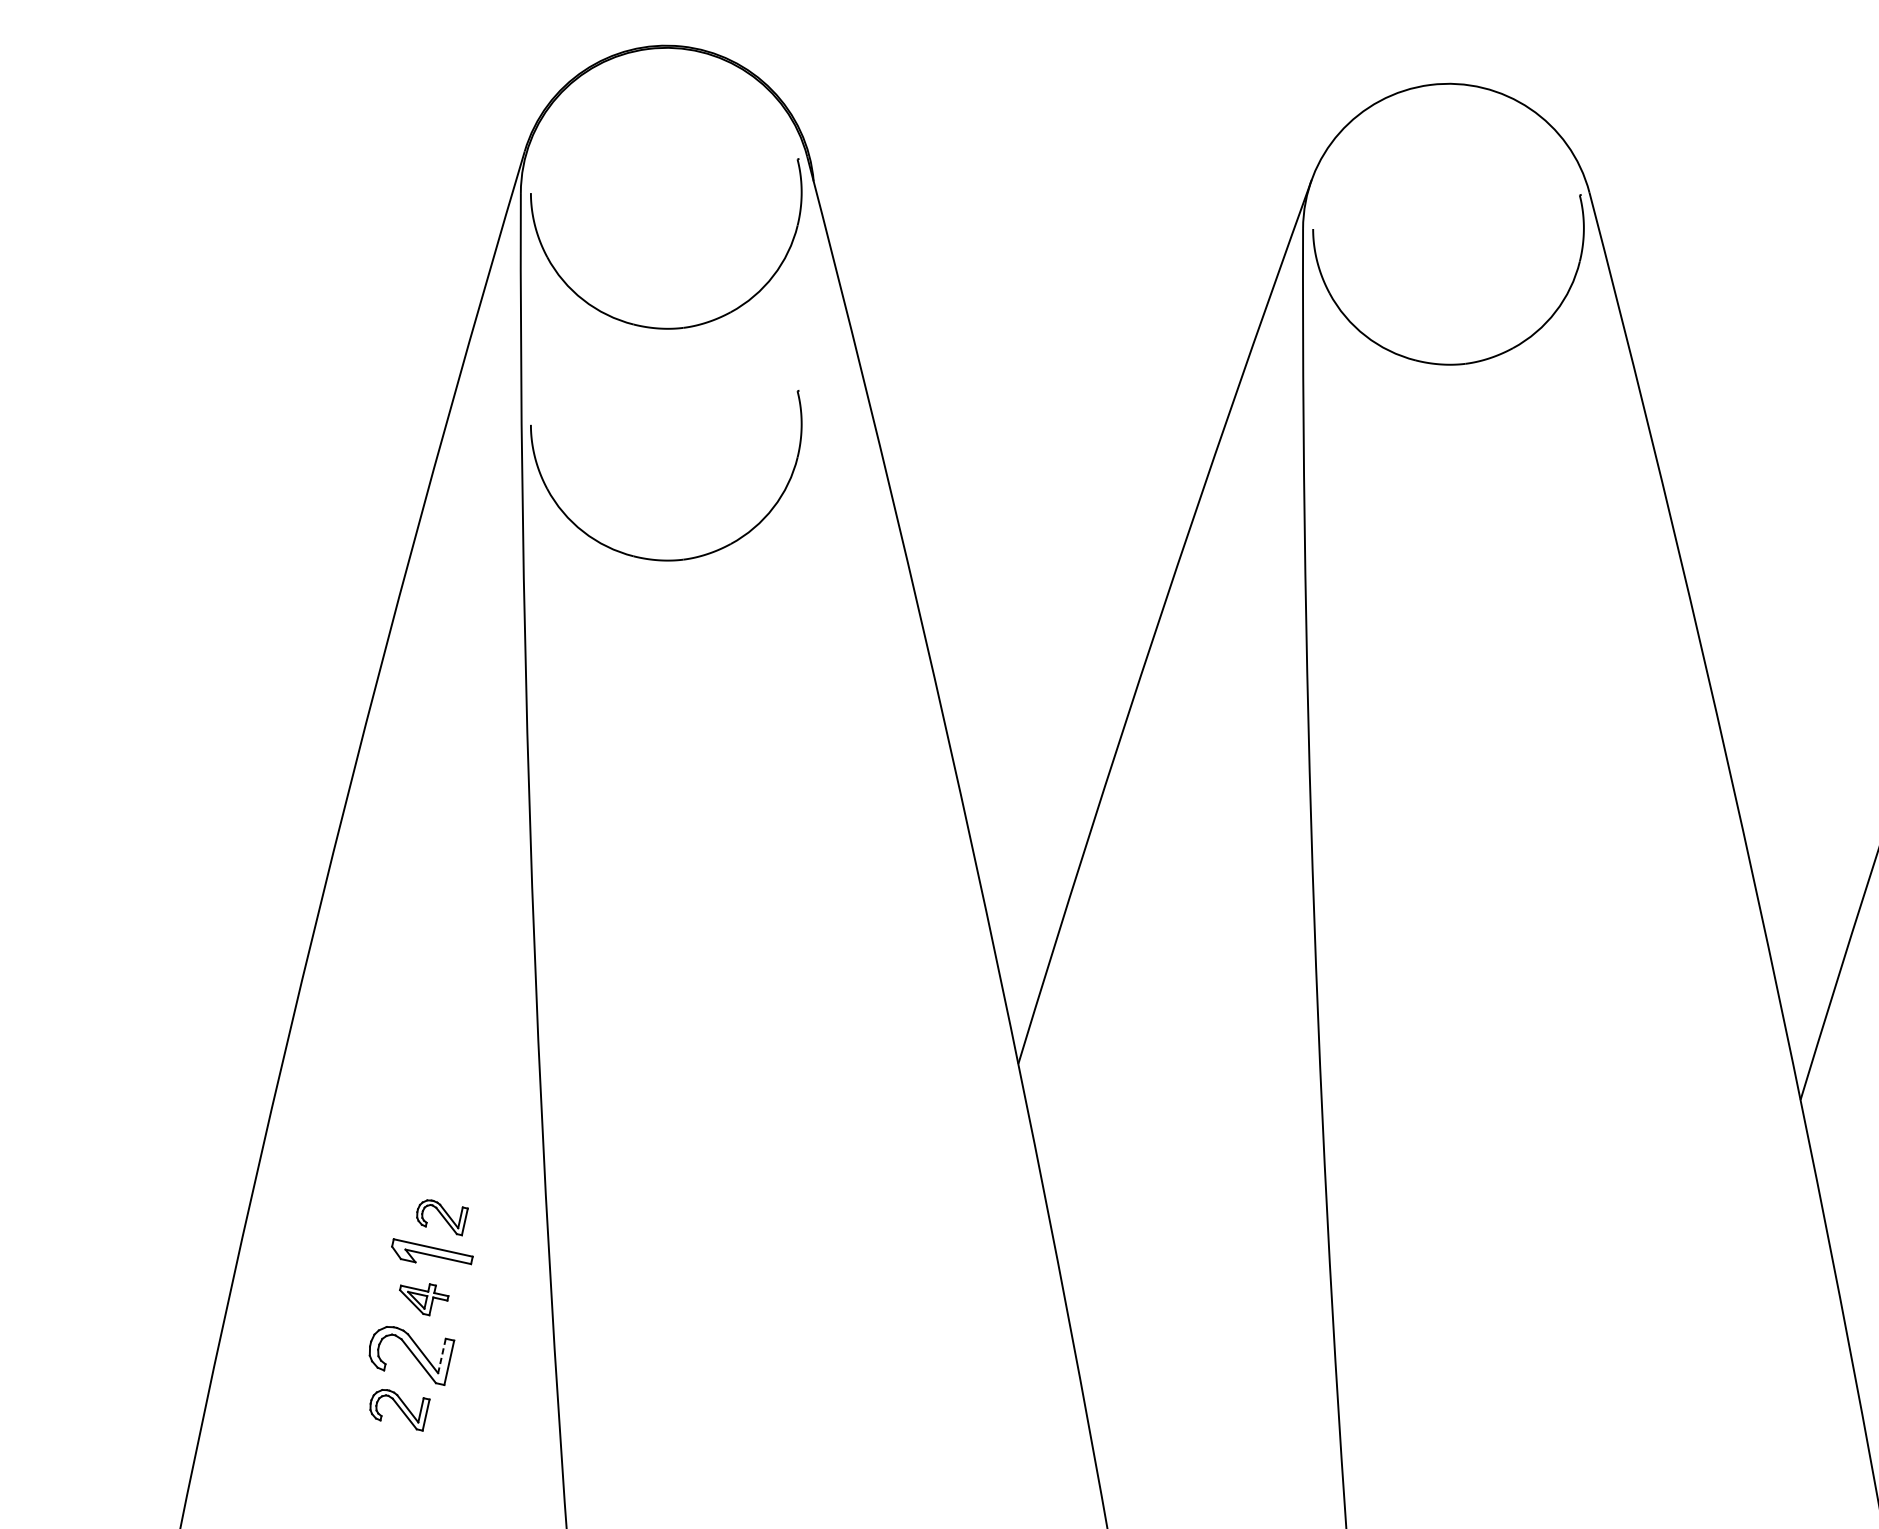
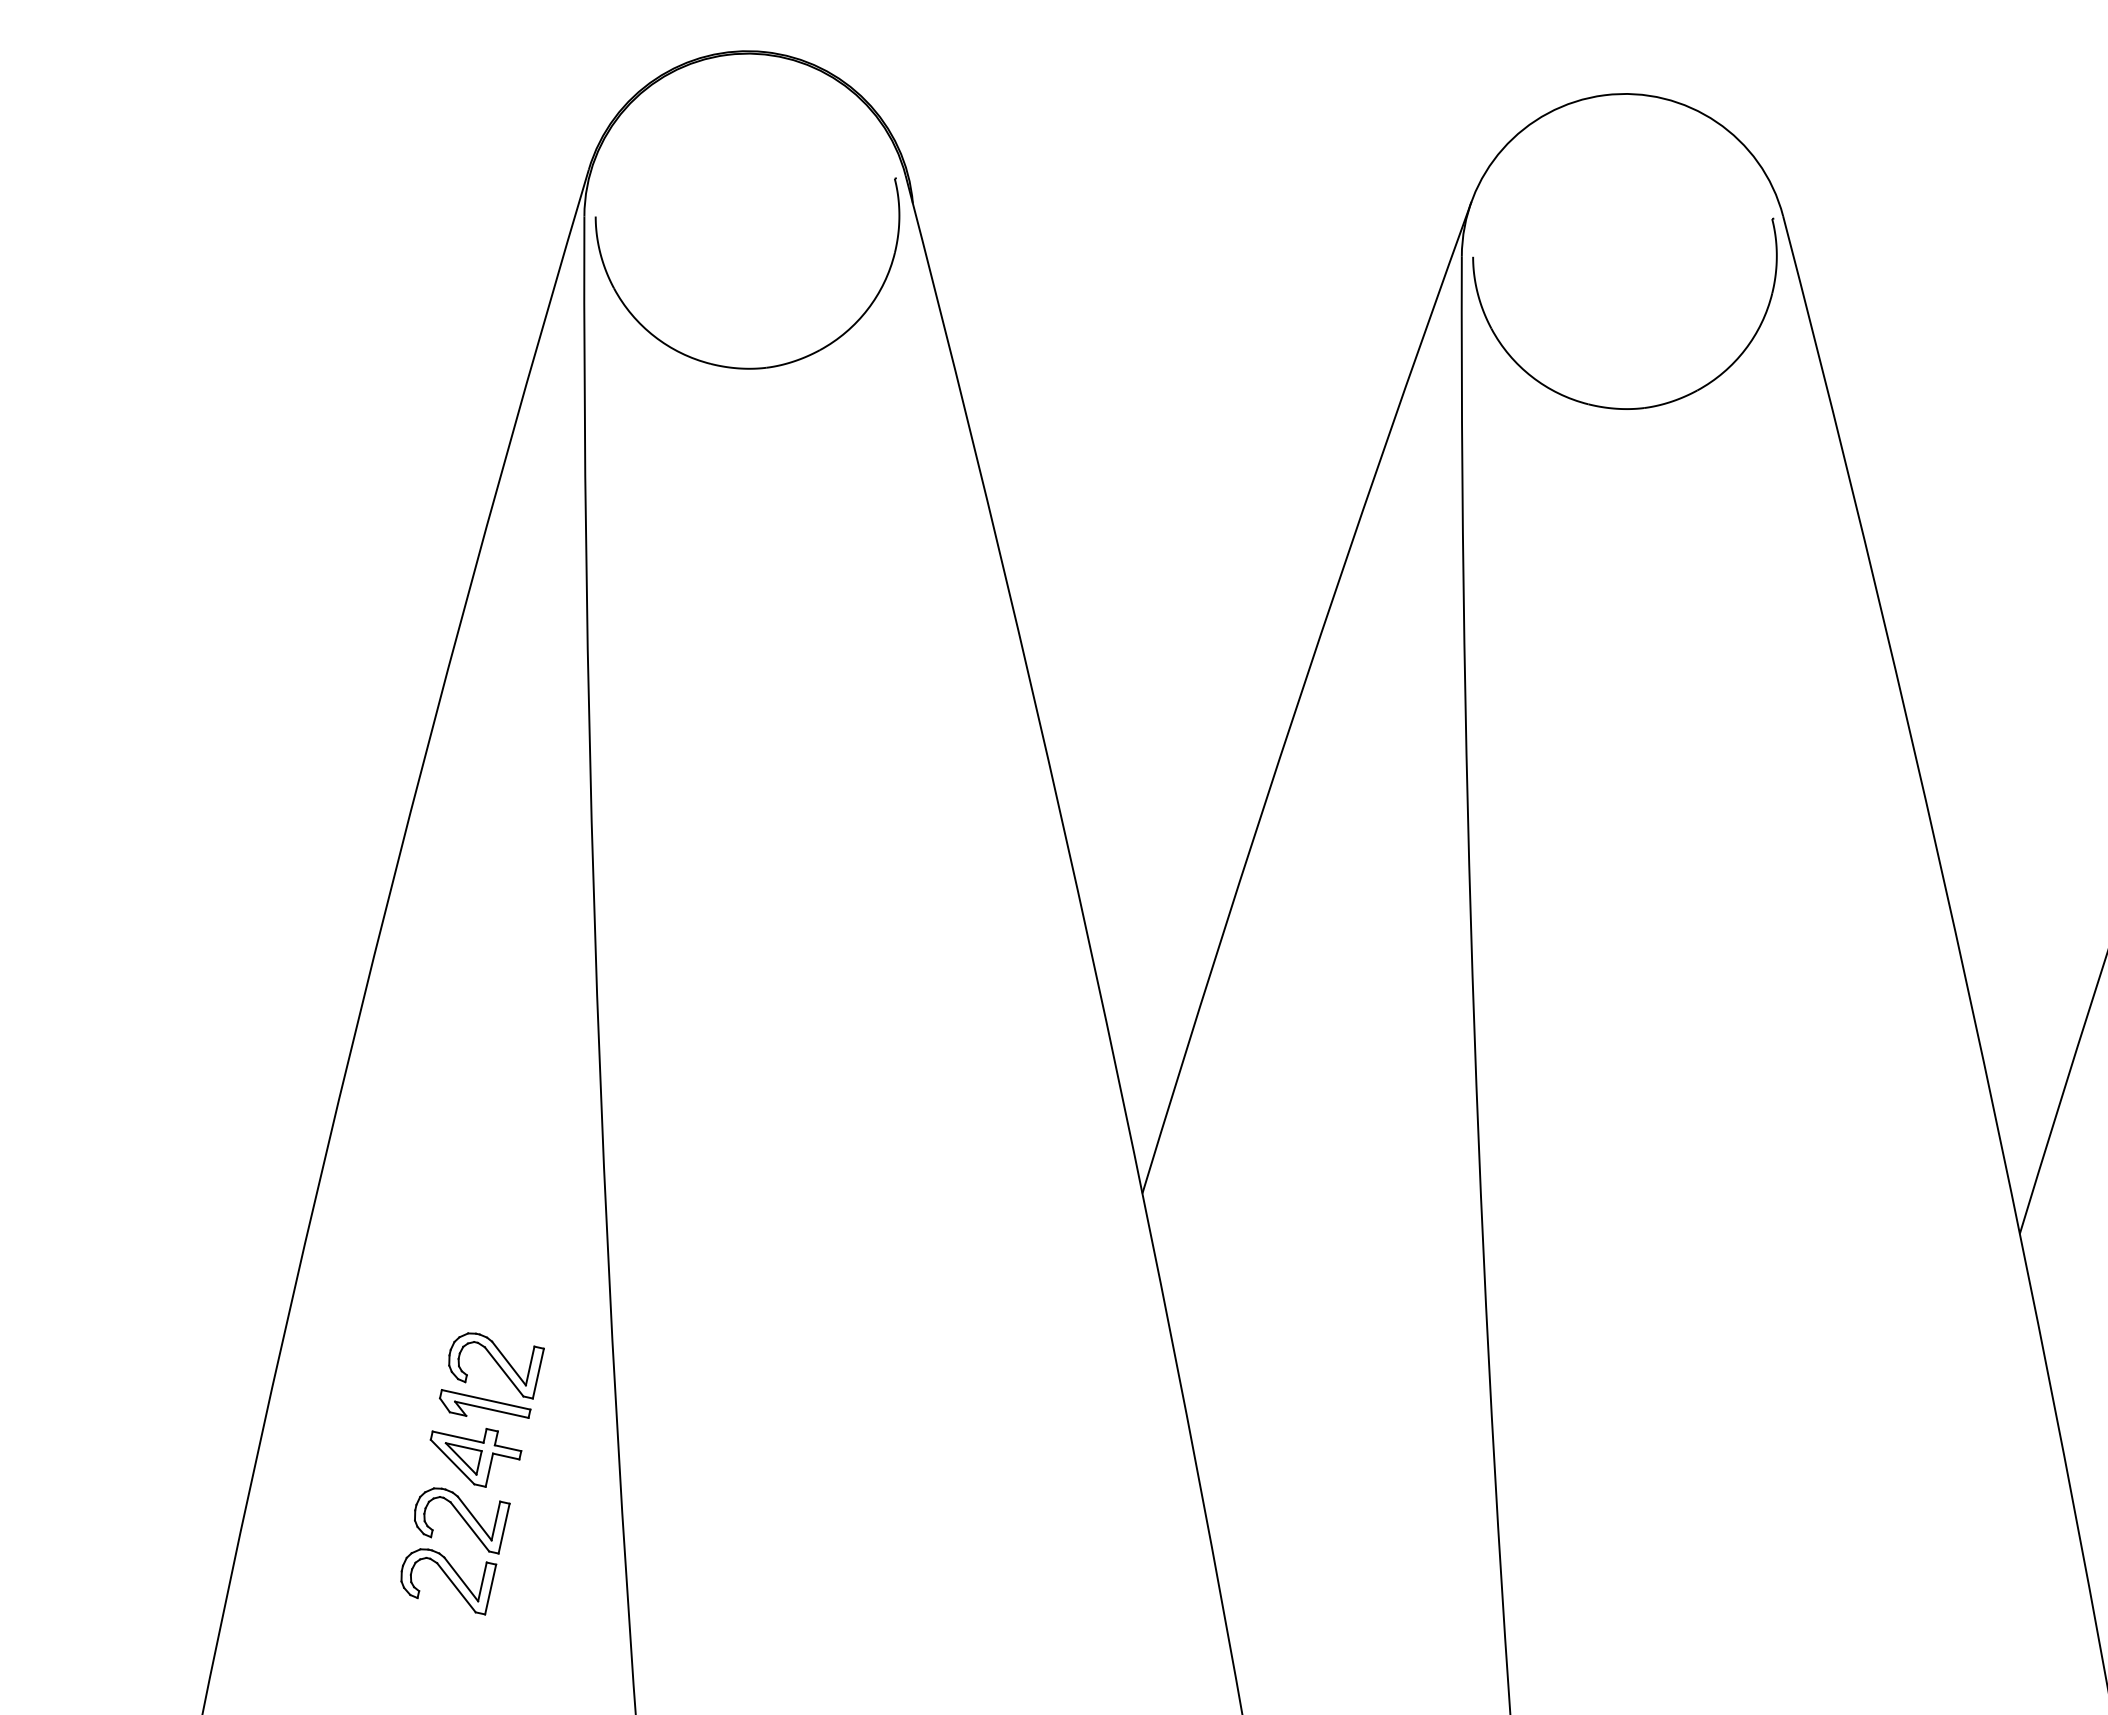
part: (666, 559) -> (747, 627), removed
part: (442, 1217) -> (496, 1365), size x1.67
part: (423, 1299) -> (475, 1457), size x1.67
line: (441, 1356) -> (495, 1521), dashed -> solid
part: (399, 1409) -> (448, 1581), size x1.43

